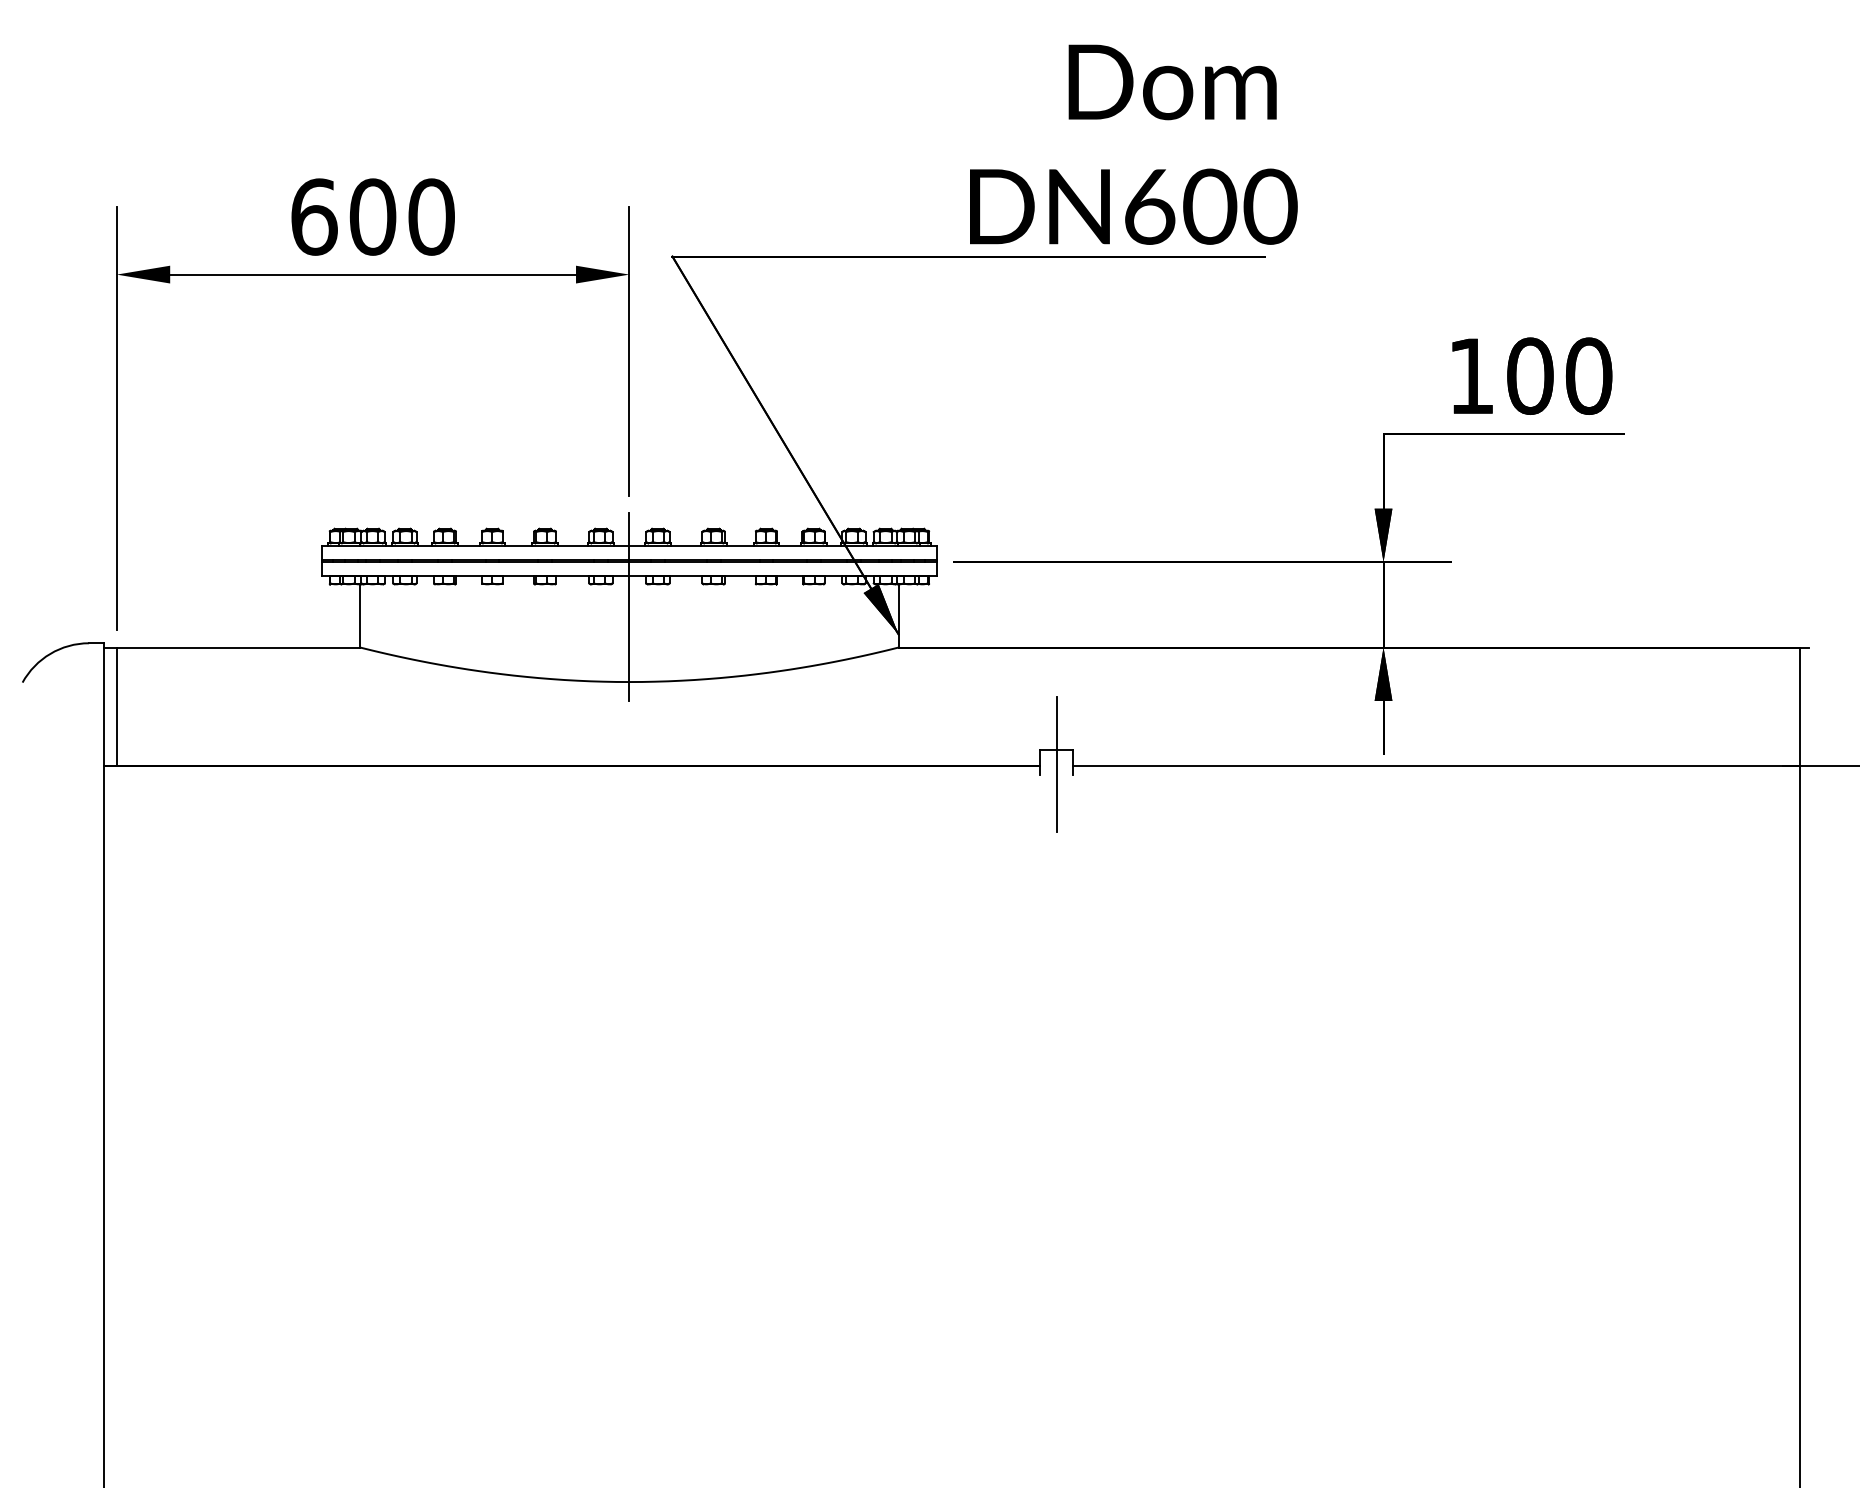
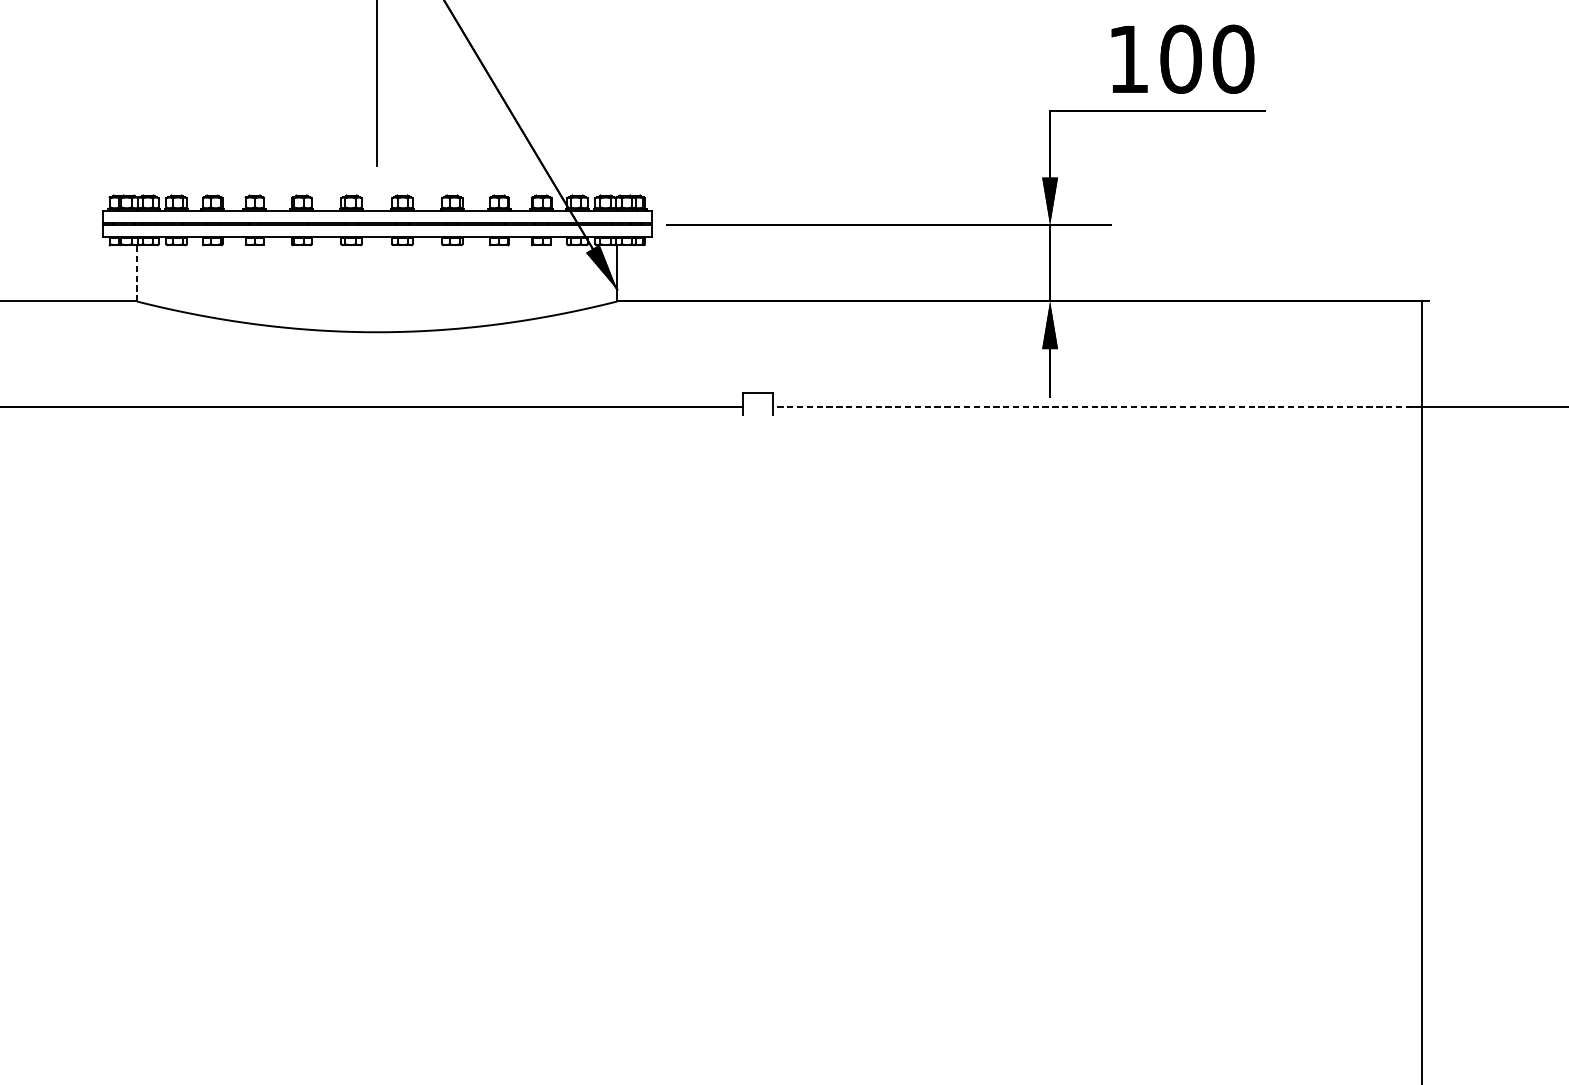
line: (629, 606) -> (377, 264), removed
line: (360, 615) -> (137, 272), solid -> dashed
line: (1056, 763) -> (758, 404), removed
line: (1436, 766) -> (1097, 407), solid -> dashed

